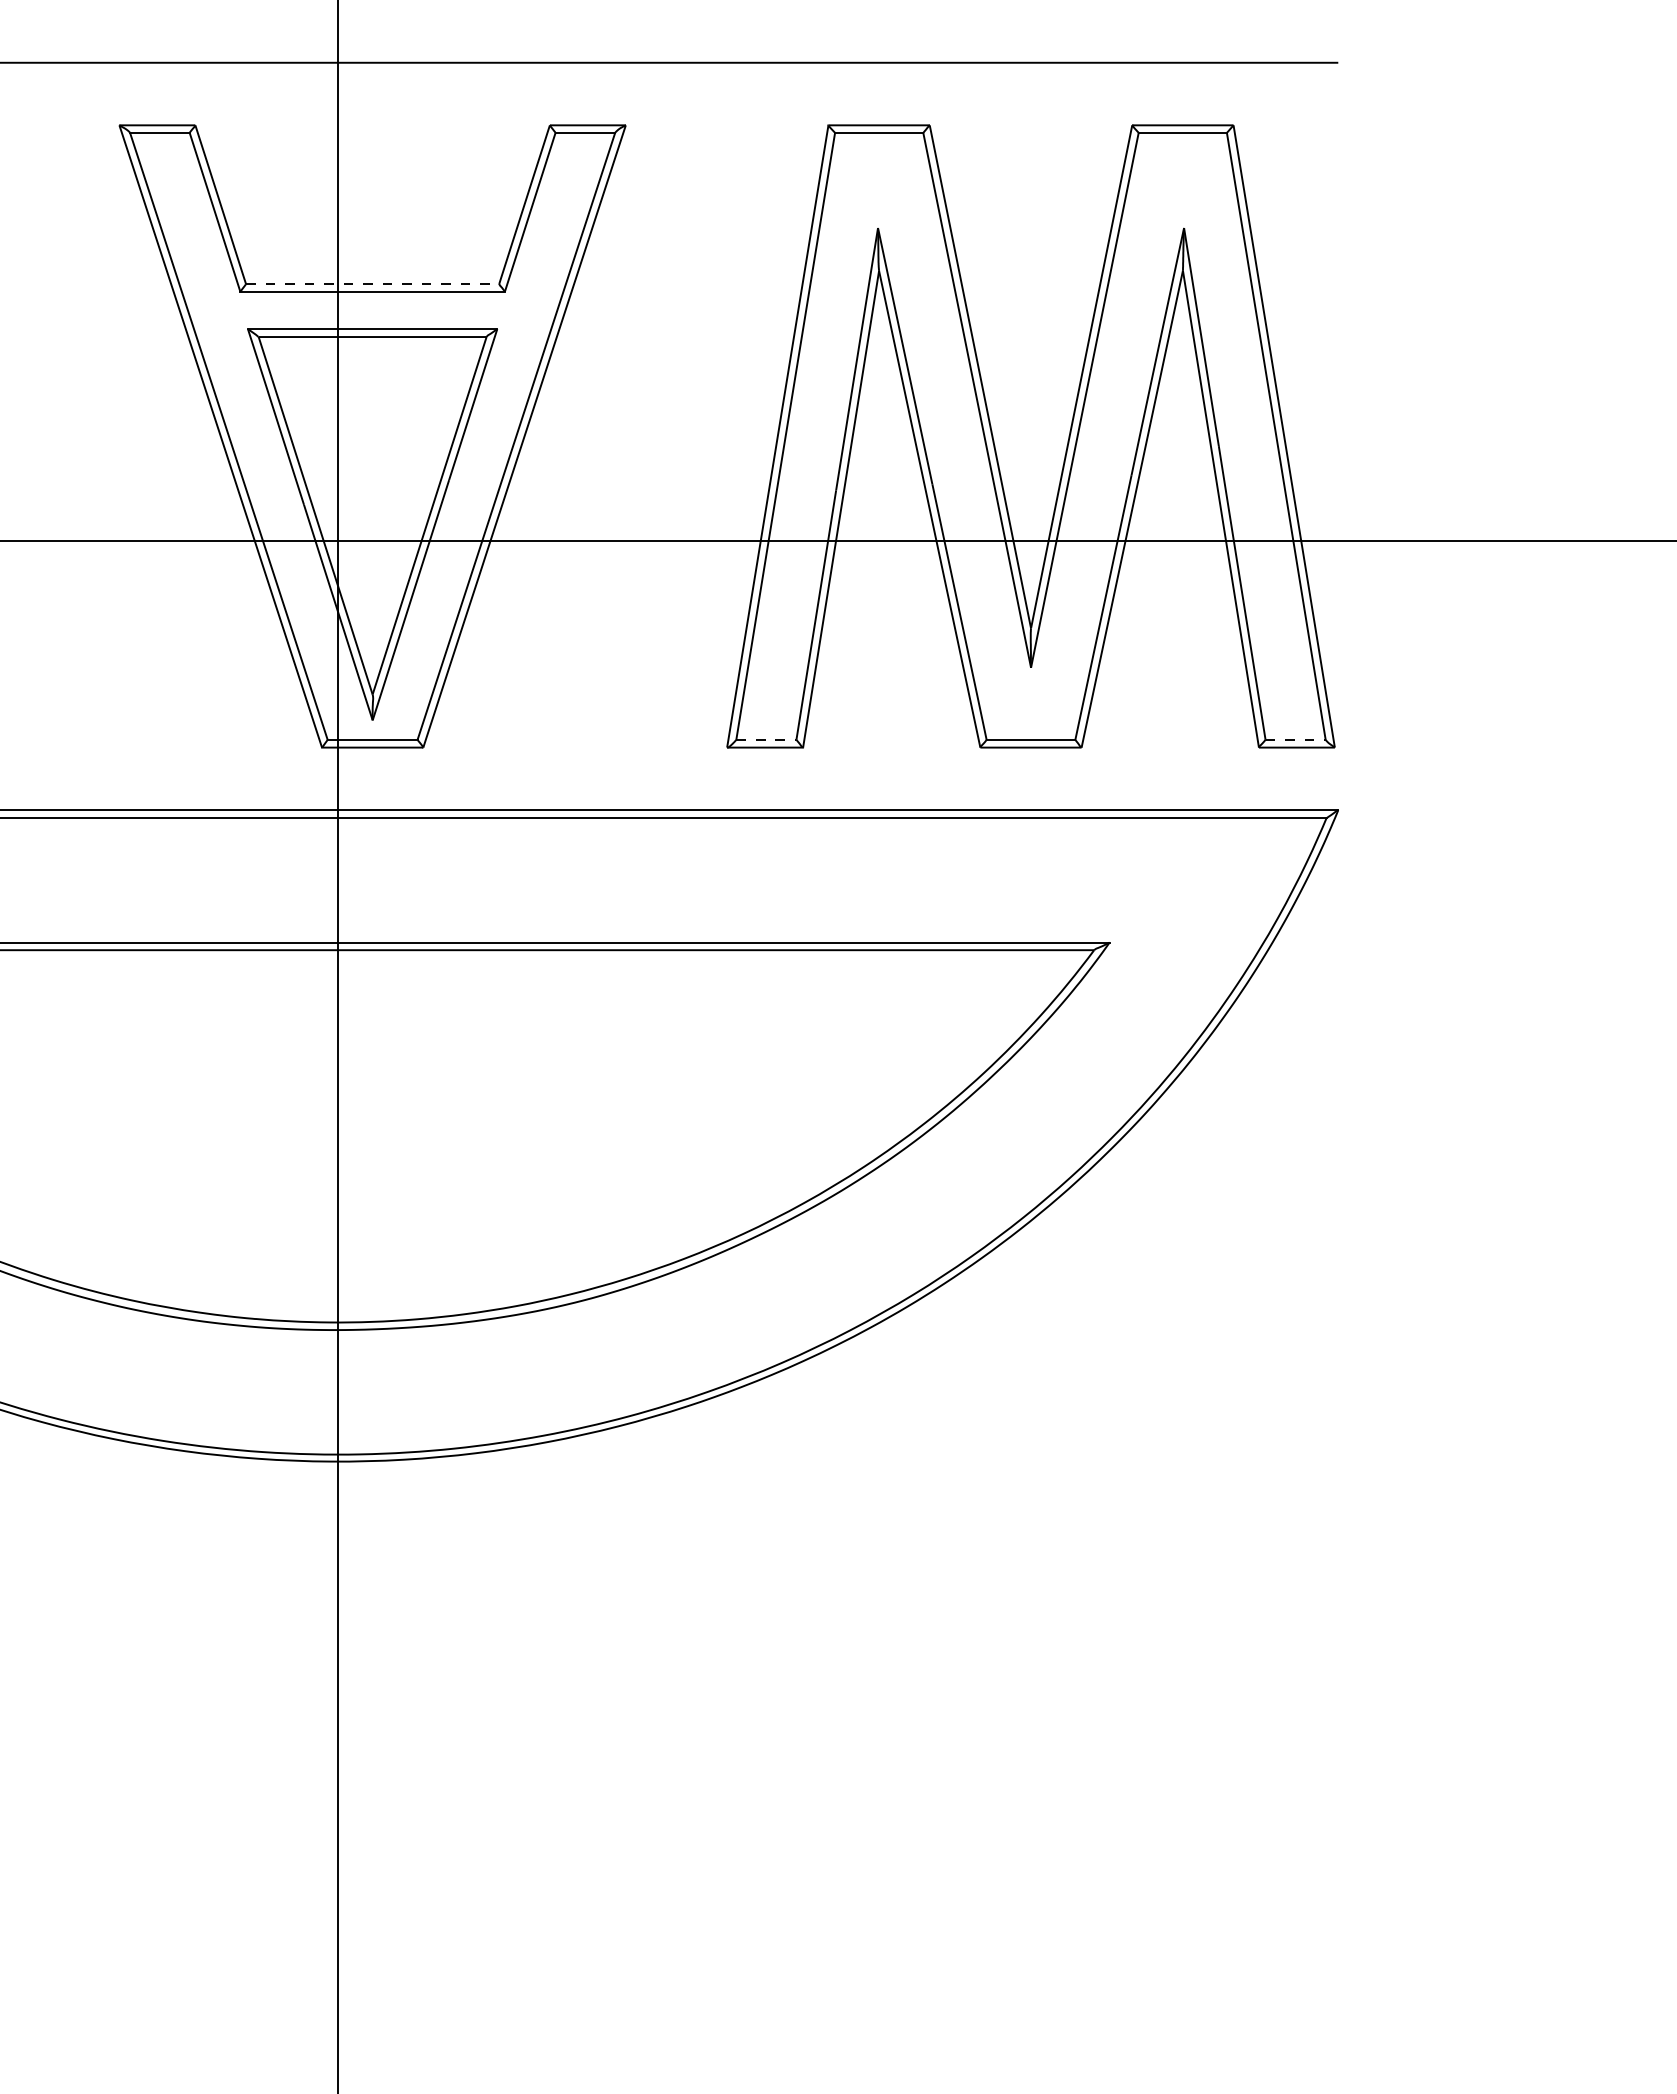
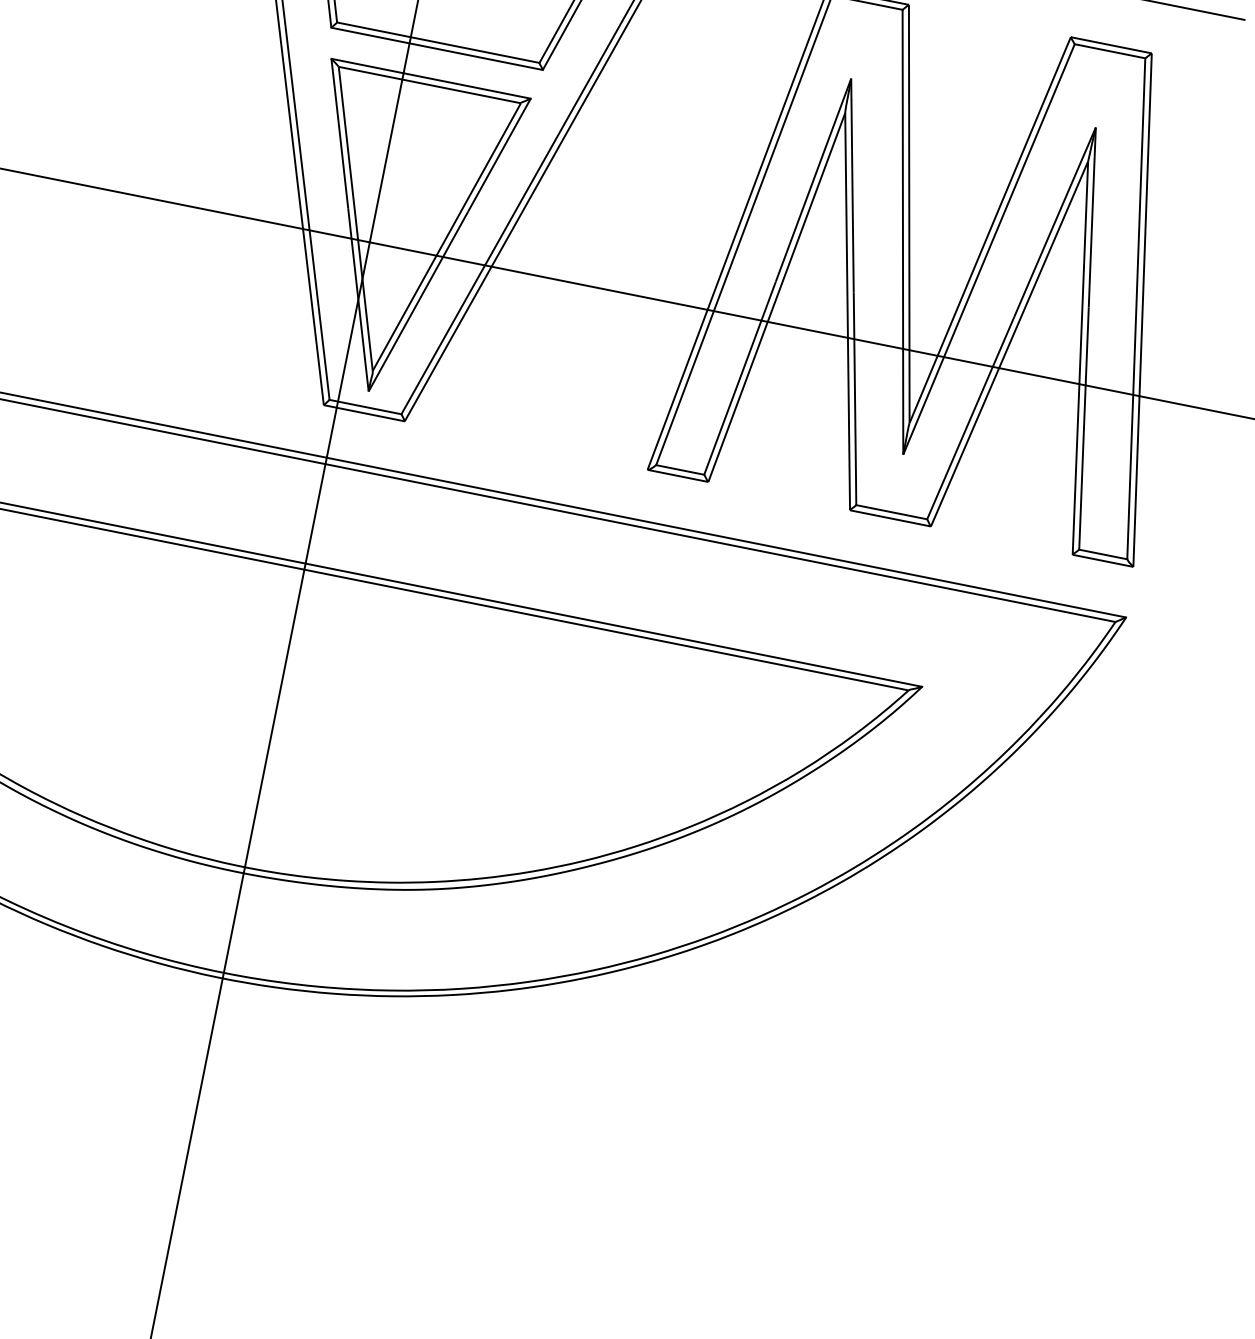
line: (372, 284) -> (438, 43), dashed -> solid
line: (766, 739) -> (680, 469), dashed -> solid
line: (1296, 739) -> (1104, 554), dashed -> solid

